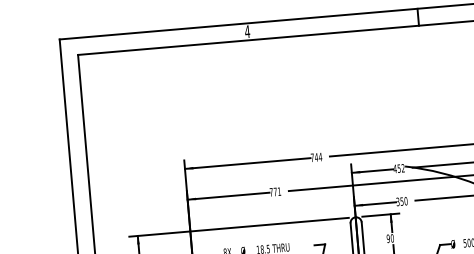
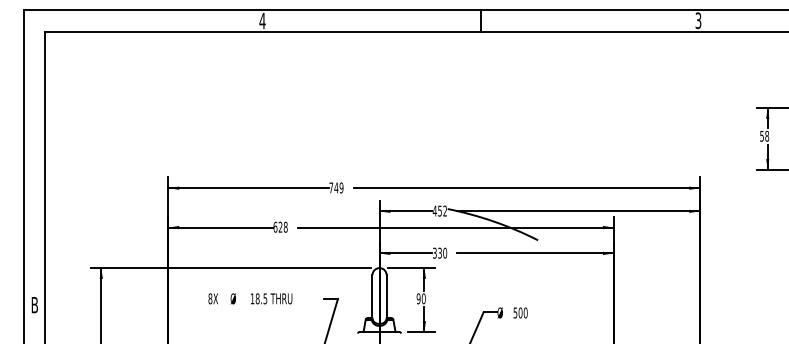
text: (320, 156) -> (341, 187), 744 -> 749
text: (275, 191) -> (280, 226), 771 -> 628
text: (401, 201) -> (439, 252), 350 -> 330

